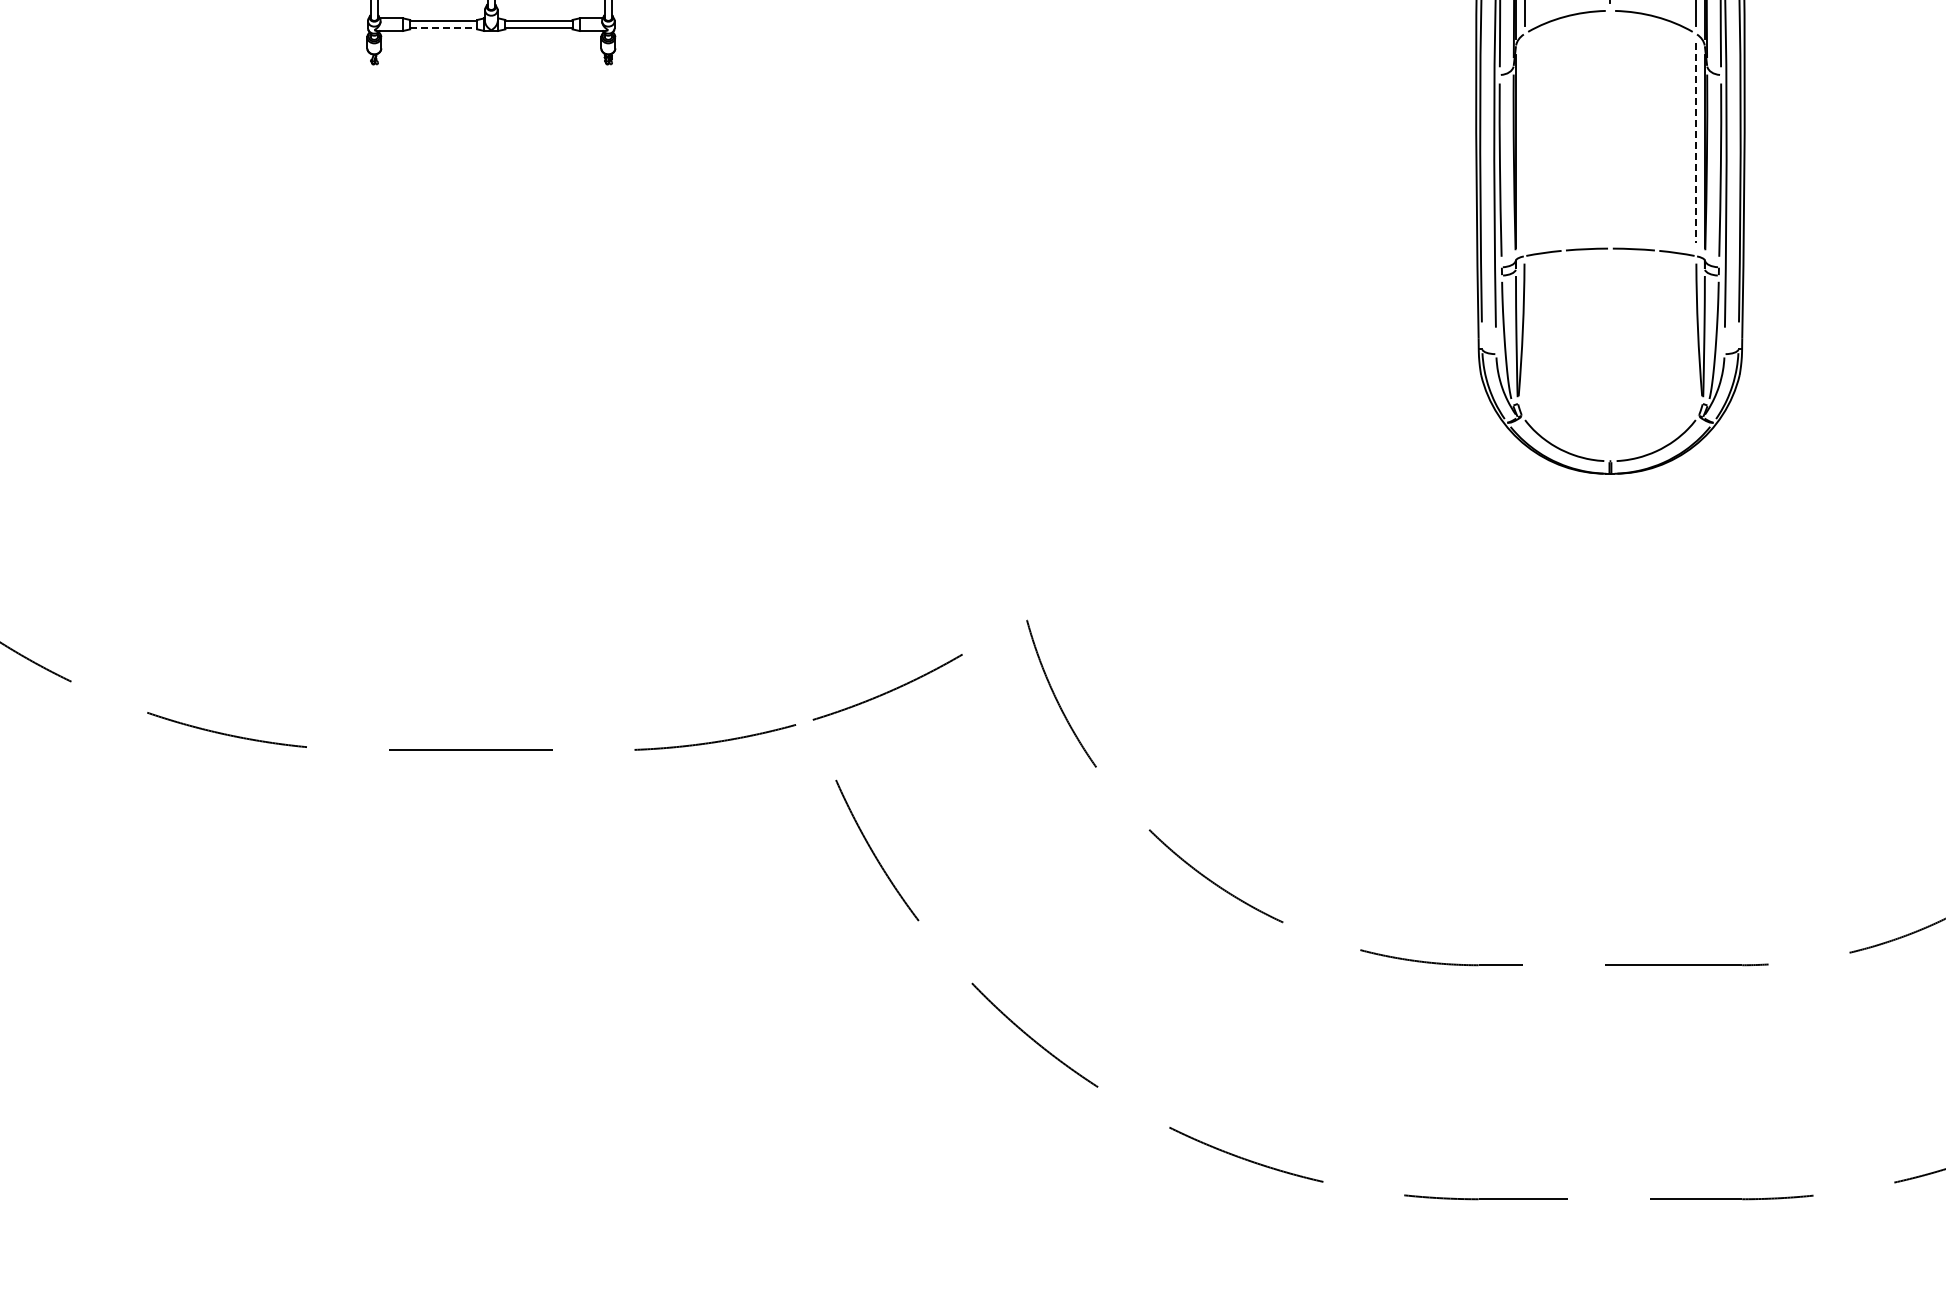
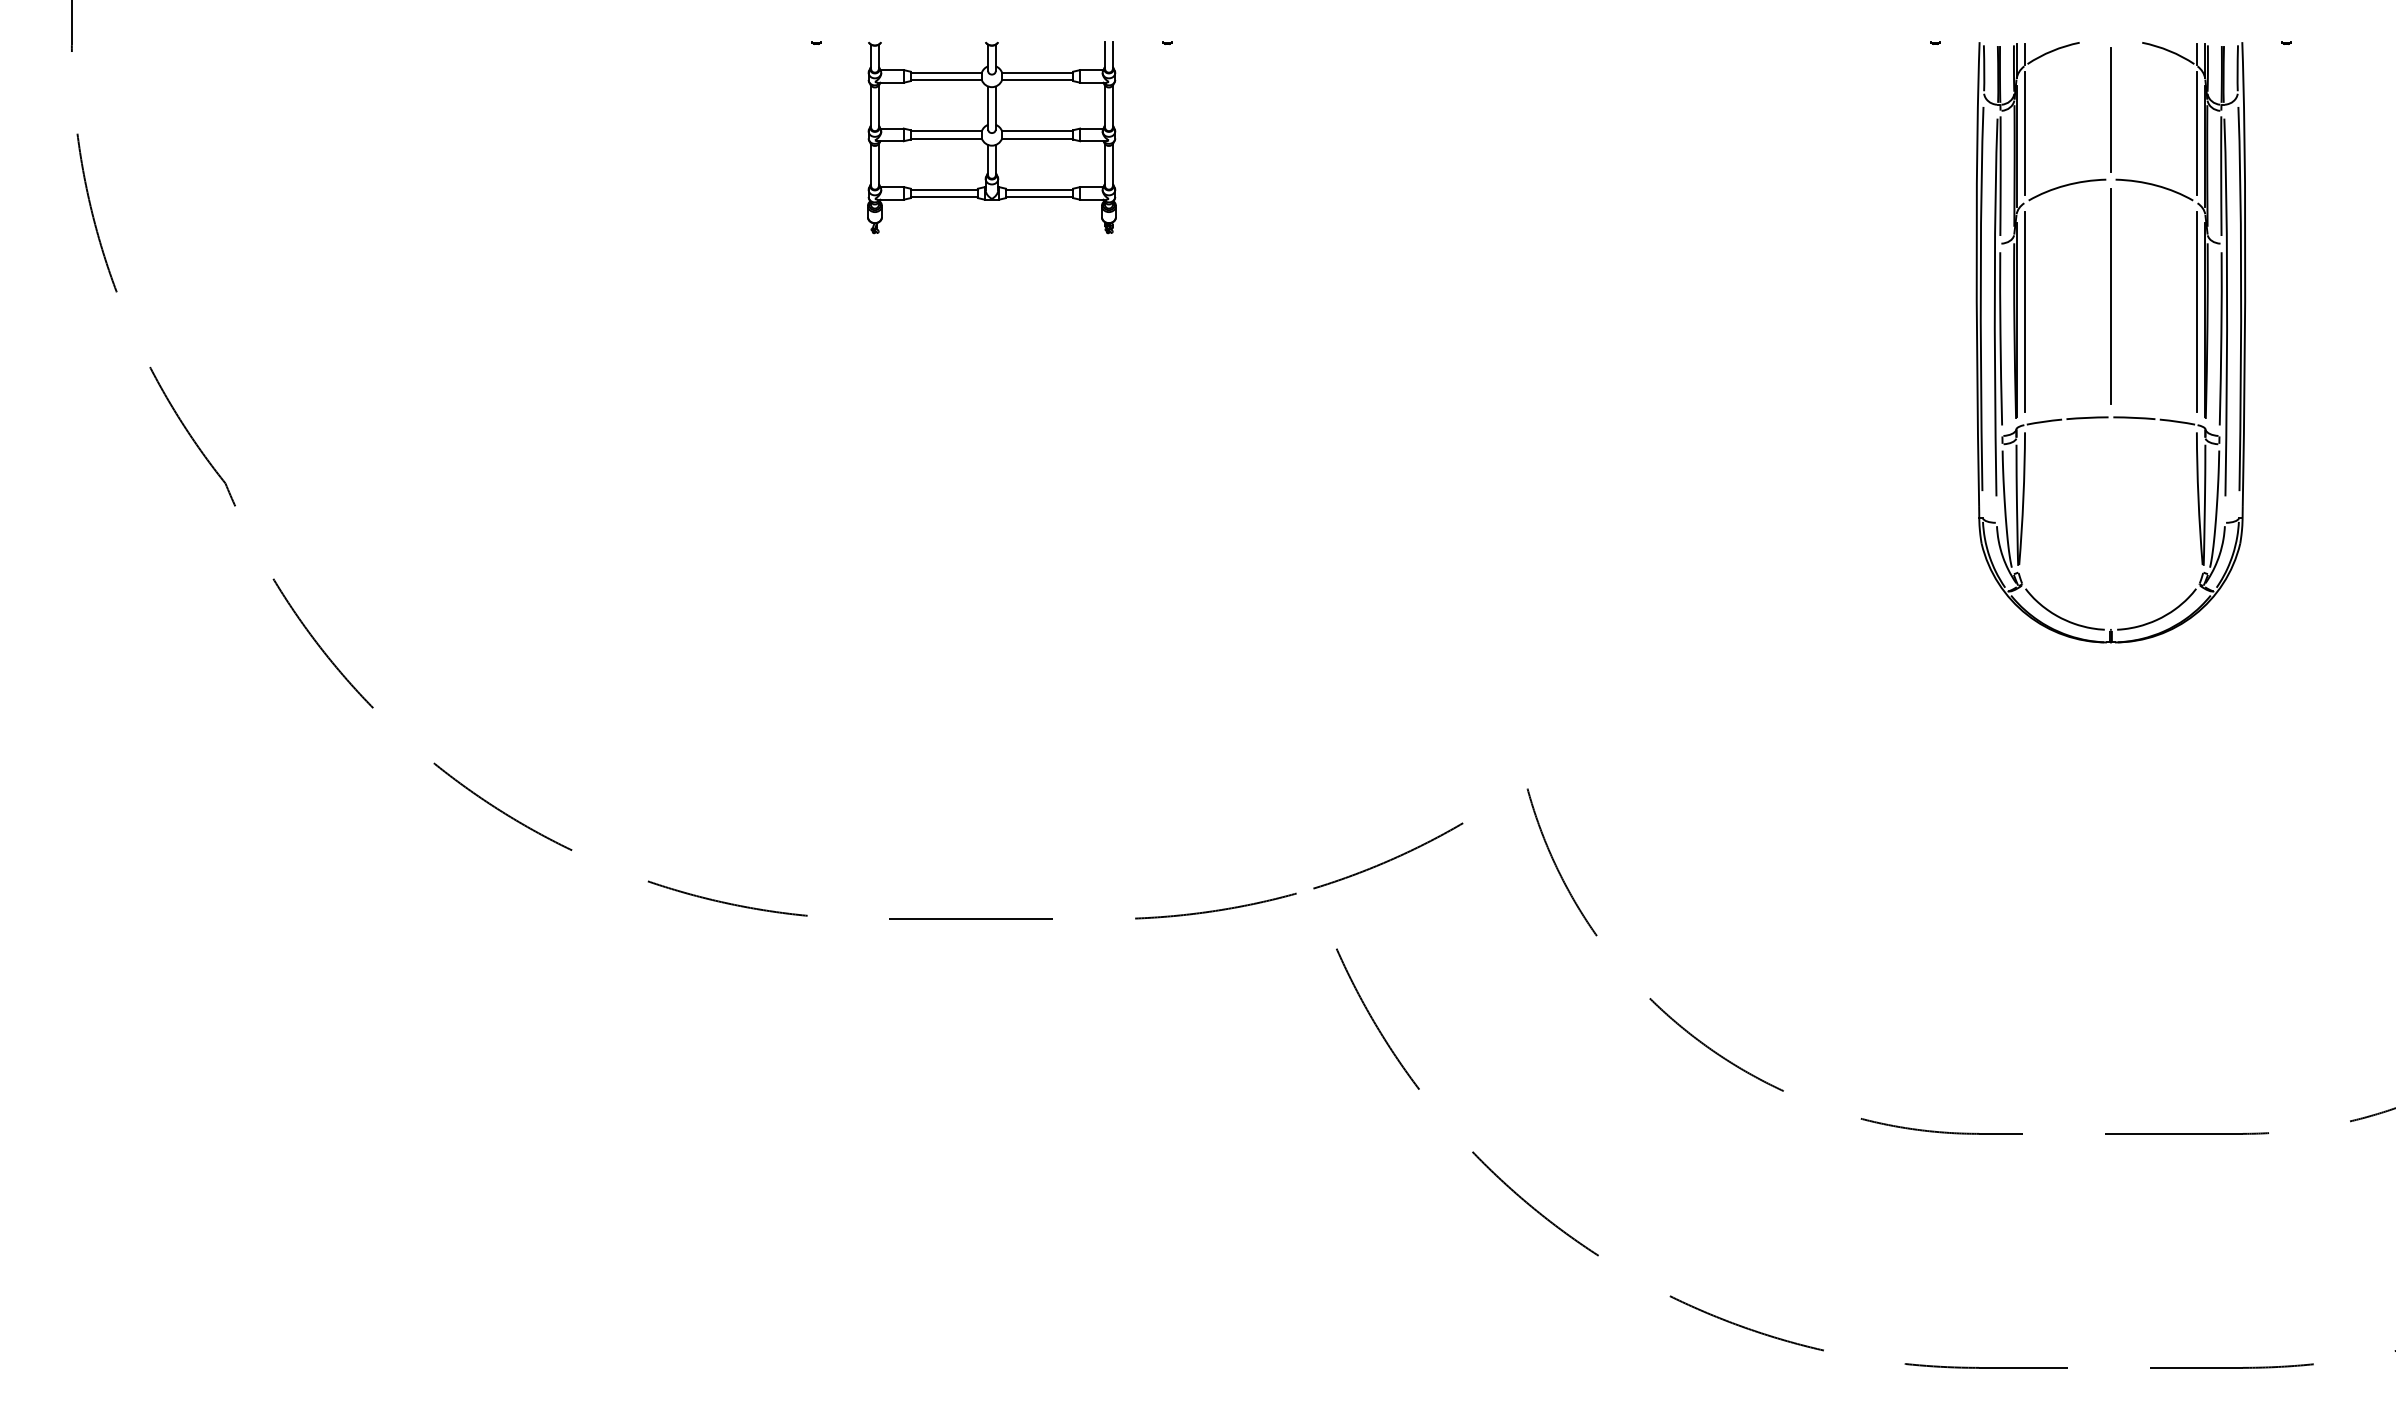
line: (443, 28) -> (944, 197), dashed -> solid
line: (1609, 127) -> (2110, 296), added
line: (1524, 142) -> (2025, 311), added
line: (1696, 143) -> (2196, 312), dashed -> solid

